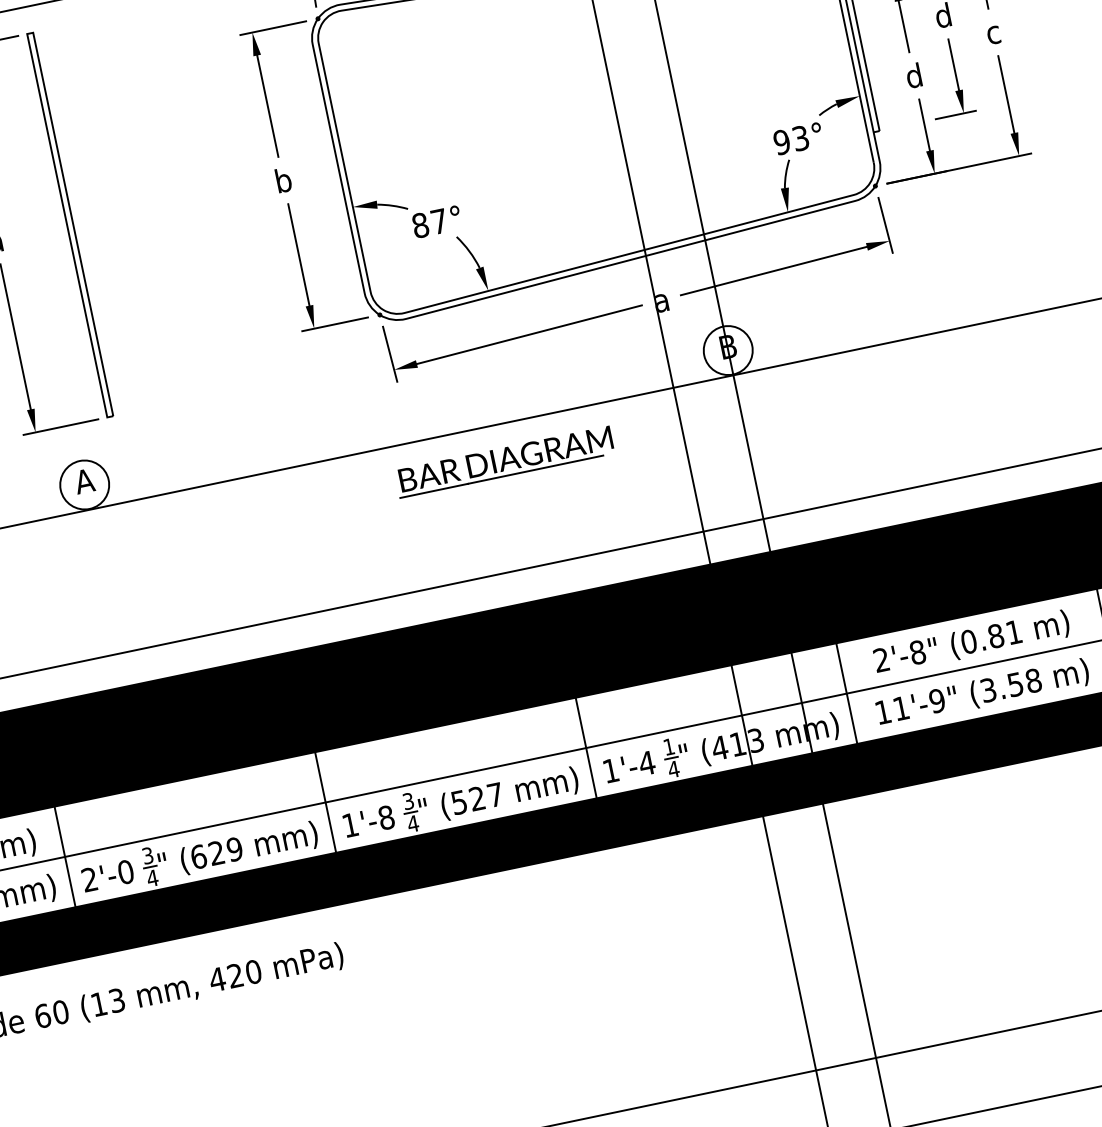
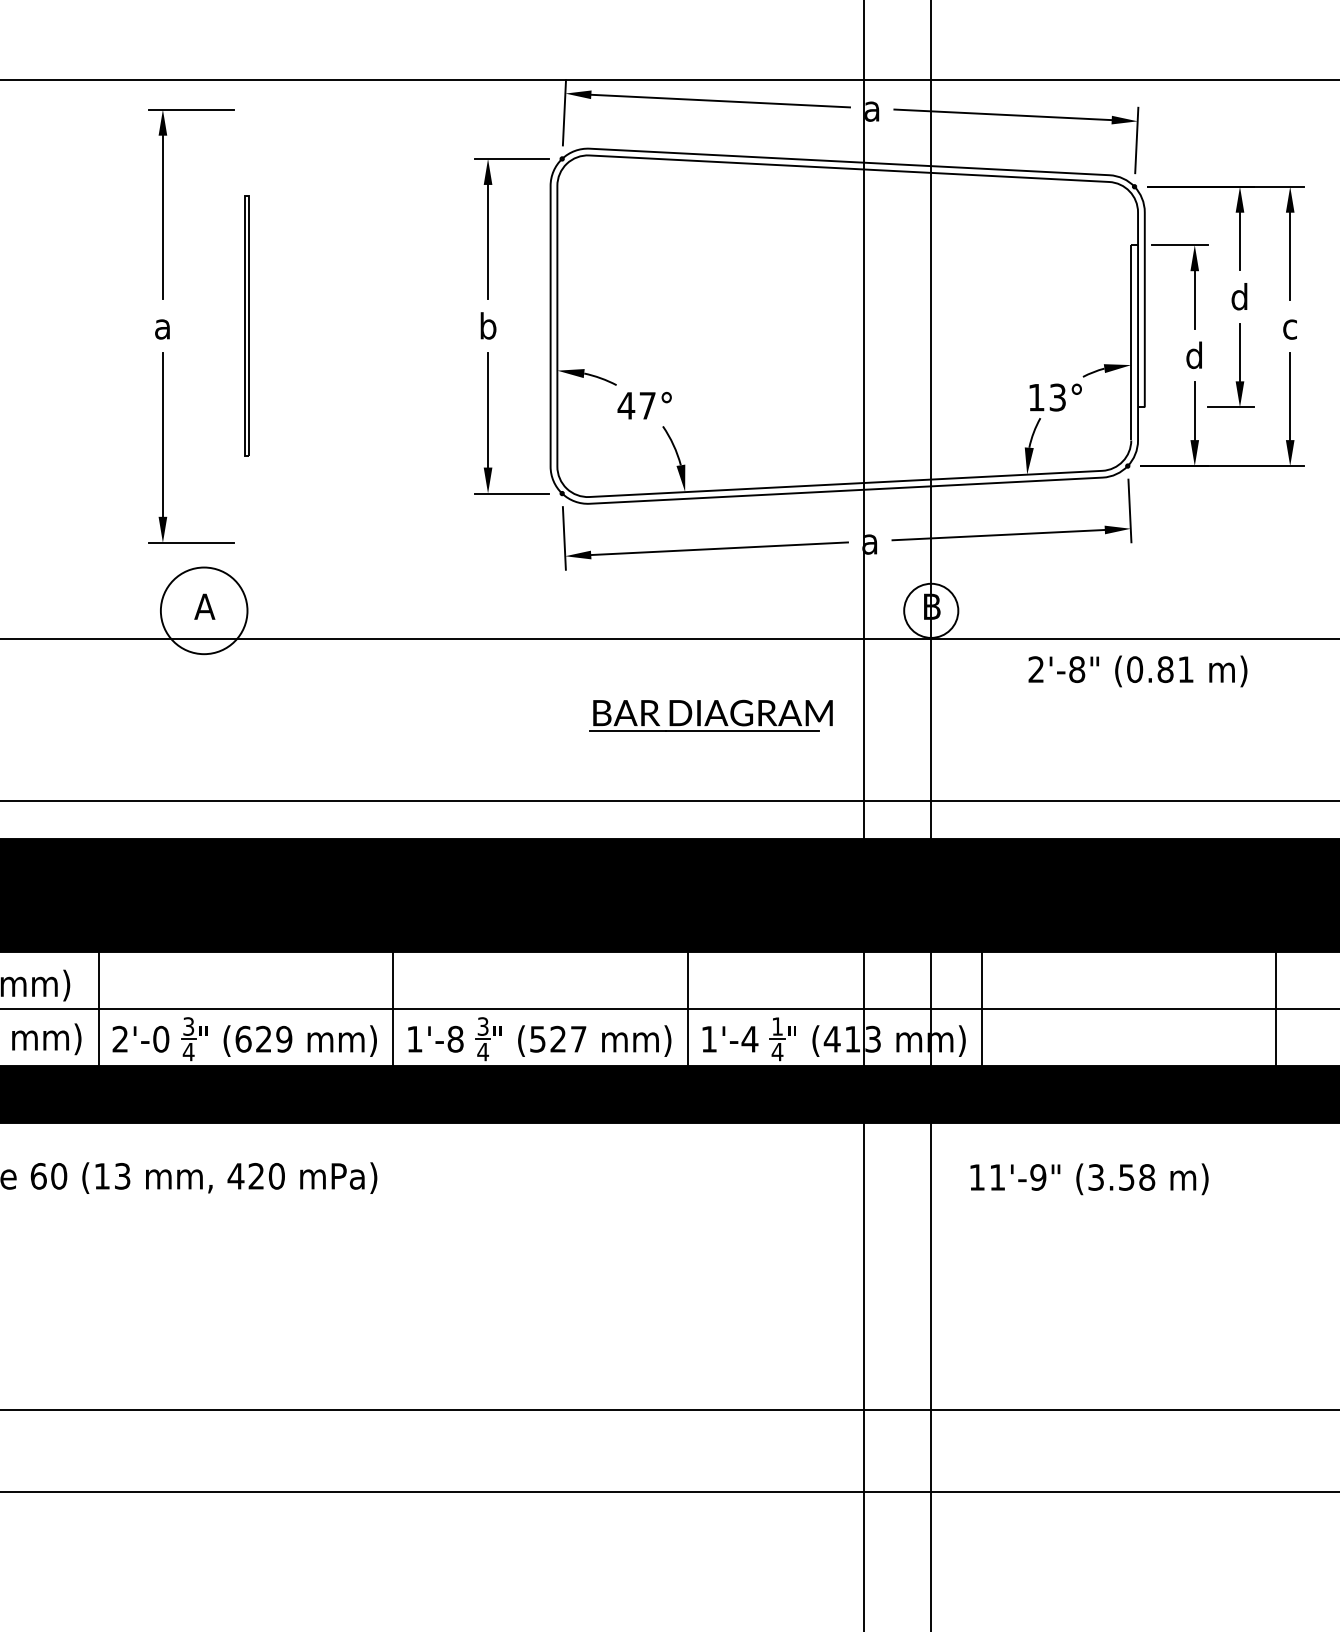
text: (781, 142) -> (1036, 397), 93° -> 13°
part: (70, 225) -> (247, 326), size x0.6
text: (420, 225) -> (626, 405), 87° -> 47°
part: (504, 461) -> (710, 715), moved
circle: (84, 484) -> (204, 610), size x1.6
text: (971, 643) -> (1137, 671), moved
text: (982, 693) -> (1089, 1179), moved

